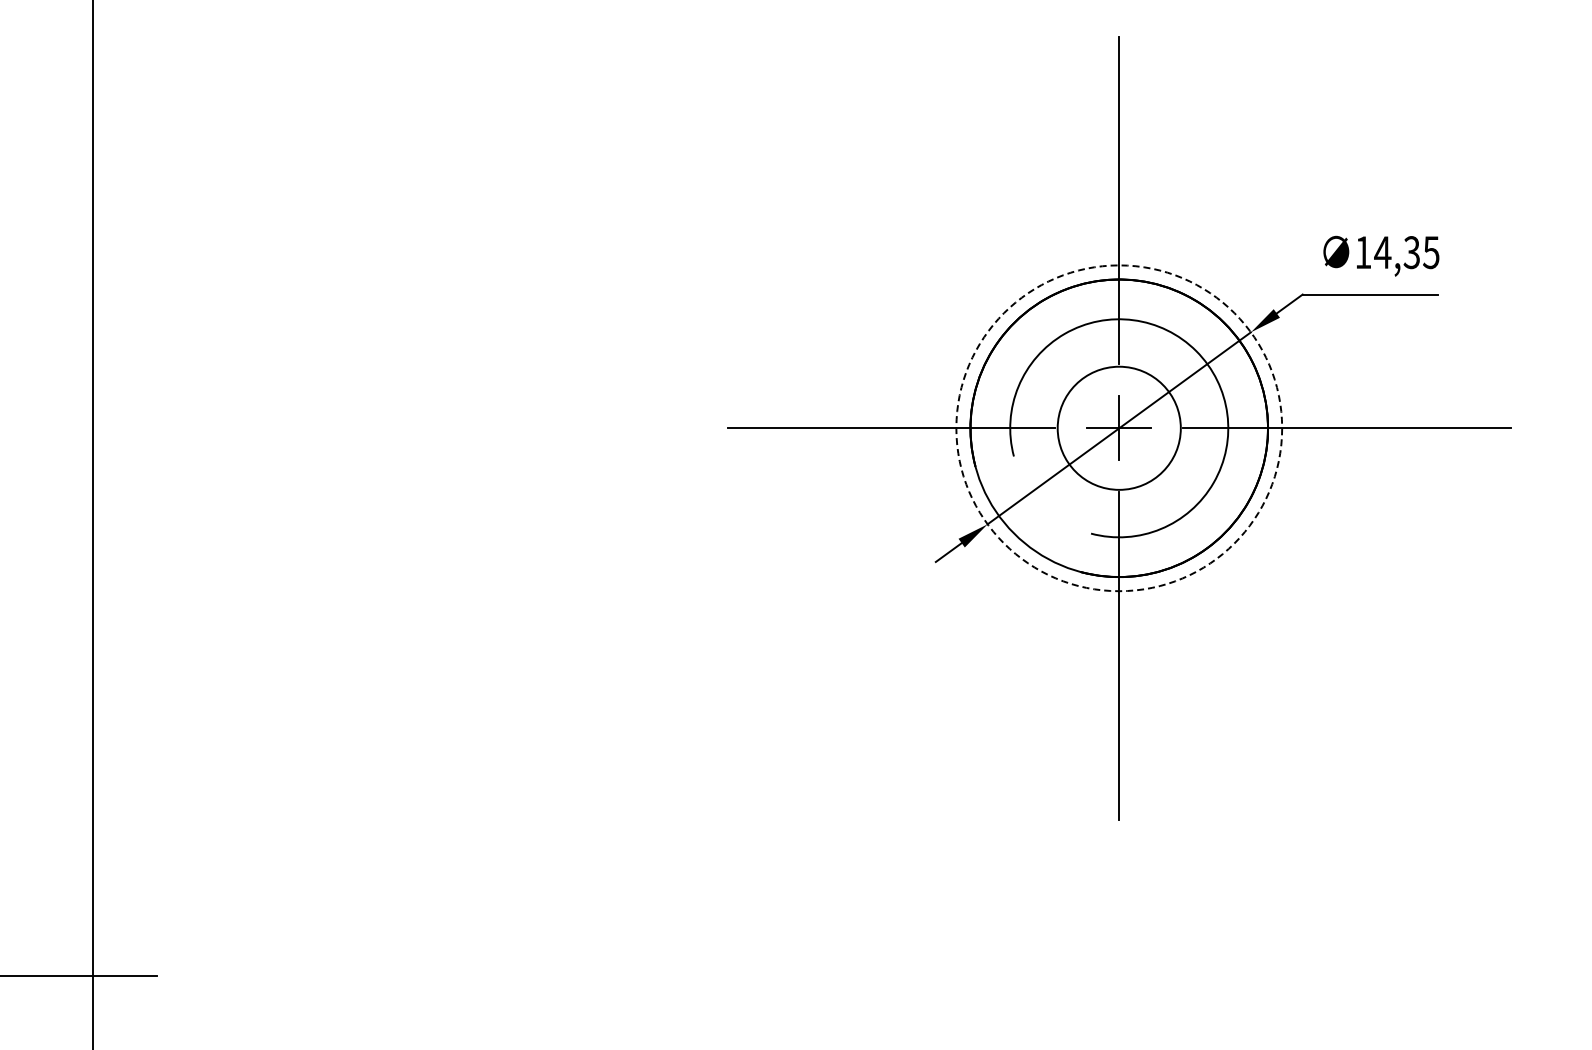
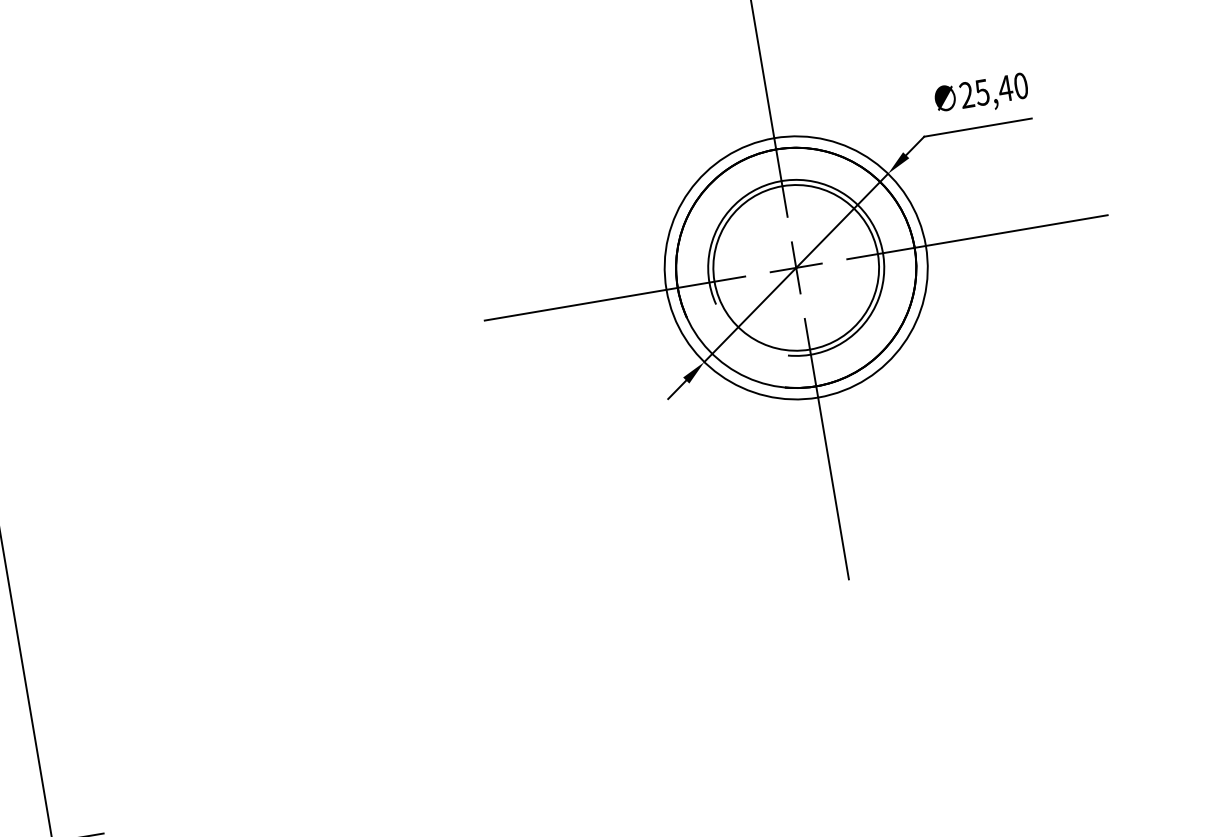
text: (1397, 252) -> (994, 90), 14,35 -> 25,40
circle: (1118, 427) -> (795, 267), size x1.67
circle: (1119, 428) -> (796, 268), dashed -> solid

